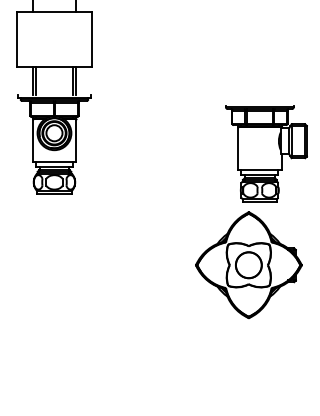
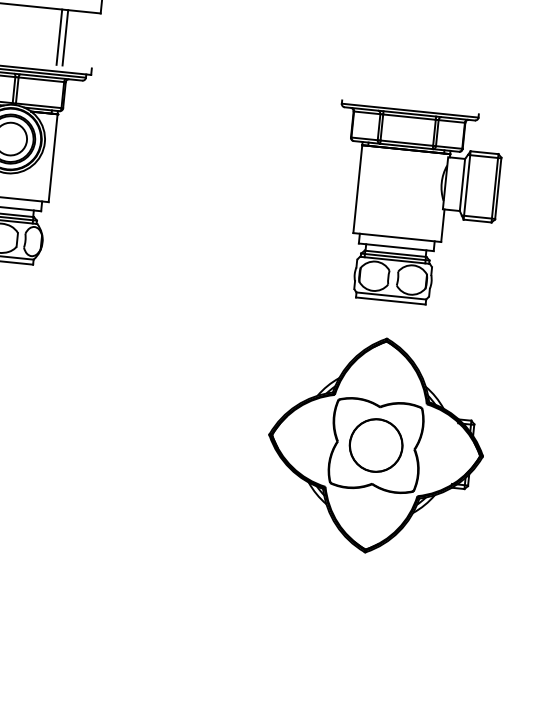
part: (266, 153) -> (414, 205), moved

